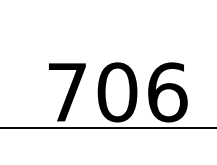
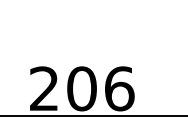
text: (67, 91) -> (44, 88), 706 -> 206

